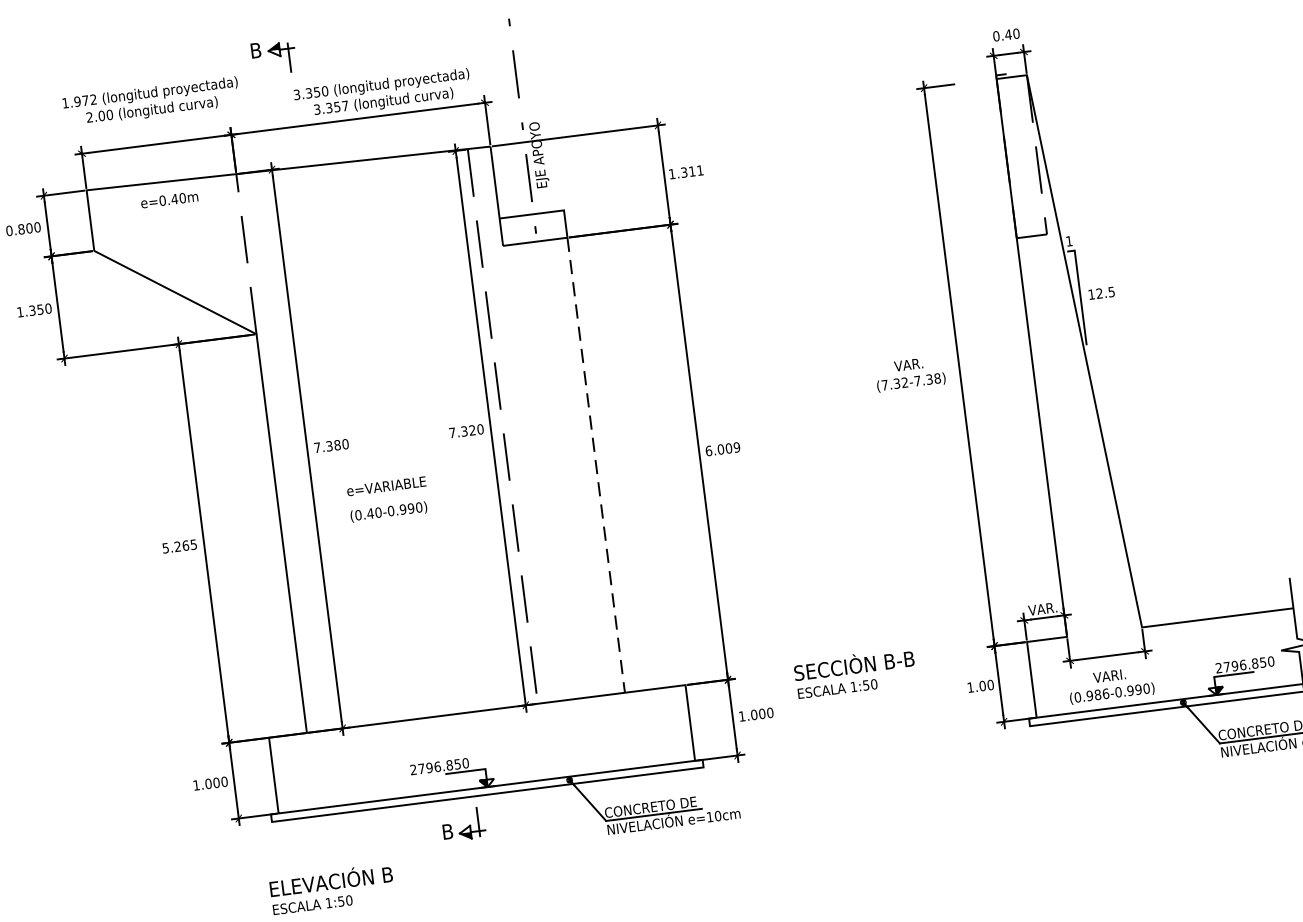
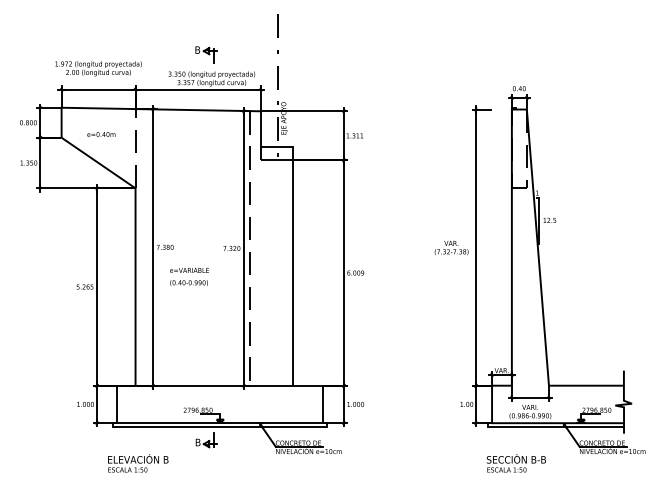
part: (274, 57) -> (206, 54), moved
text: (169, 199) -> (101, 134), moved
line: (595, 466) -> (292, 273), dashed -> solid
text: (853, 673) -> (515, 463), moved

